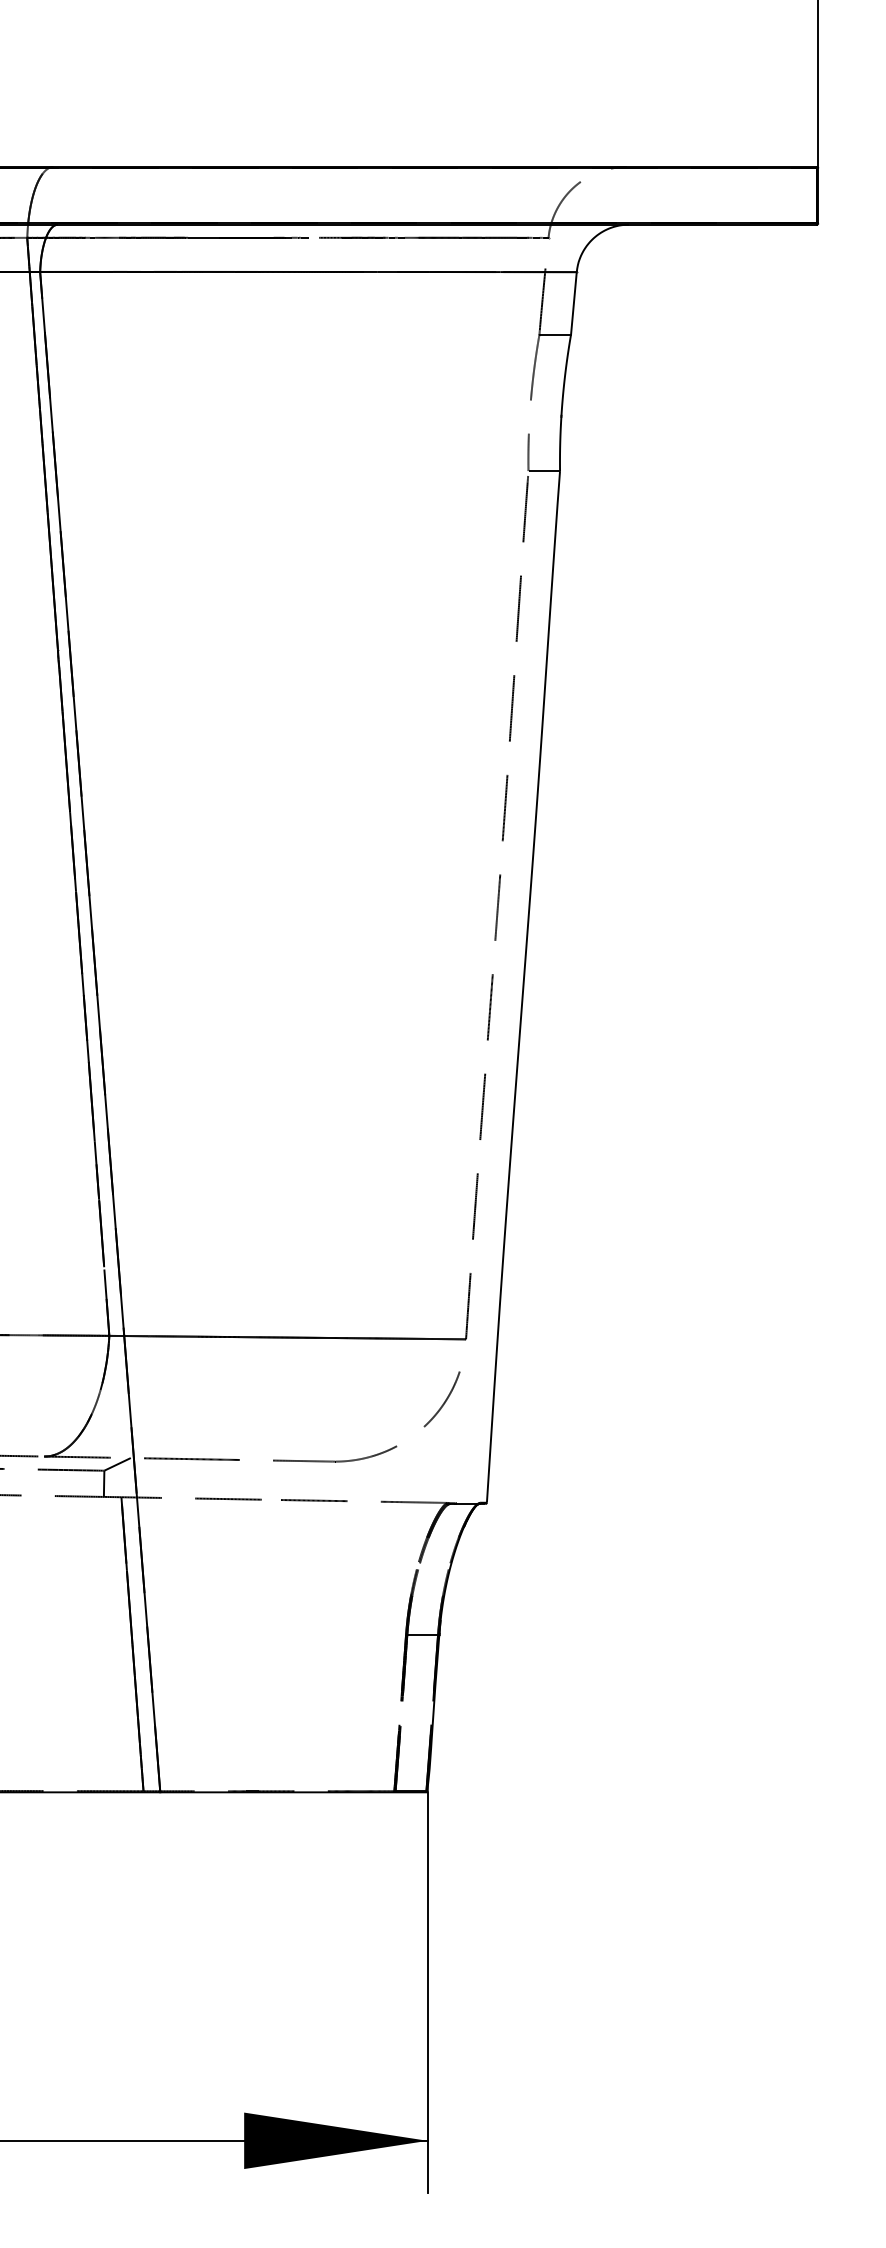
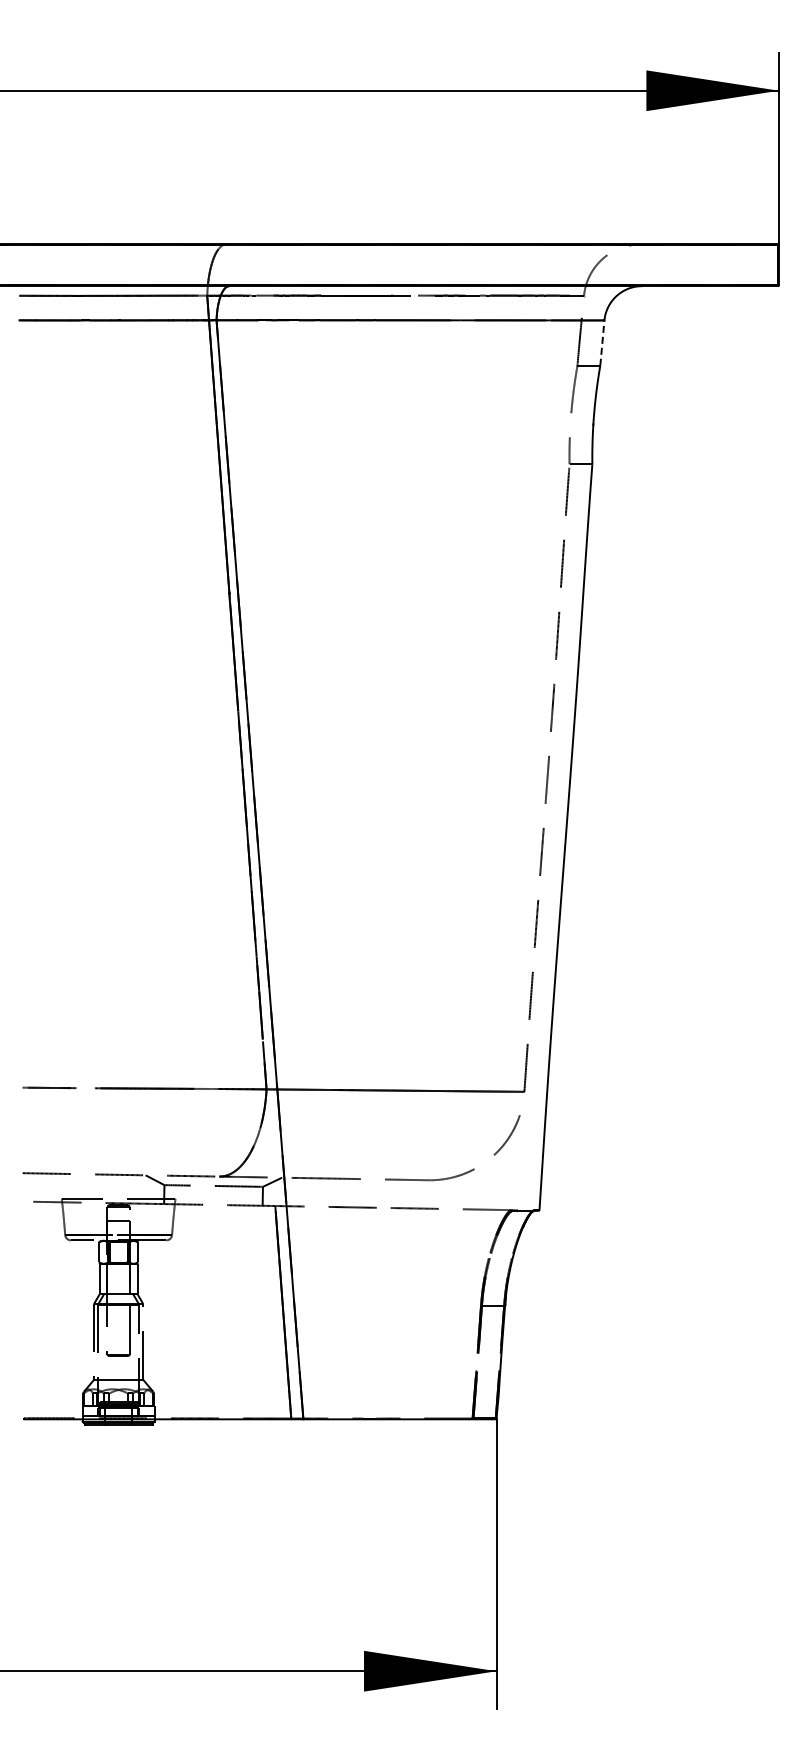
line: (574, 304) -> (602, 343), solid -> dashed

